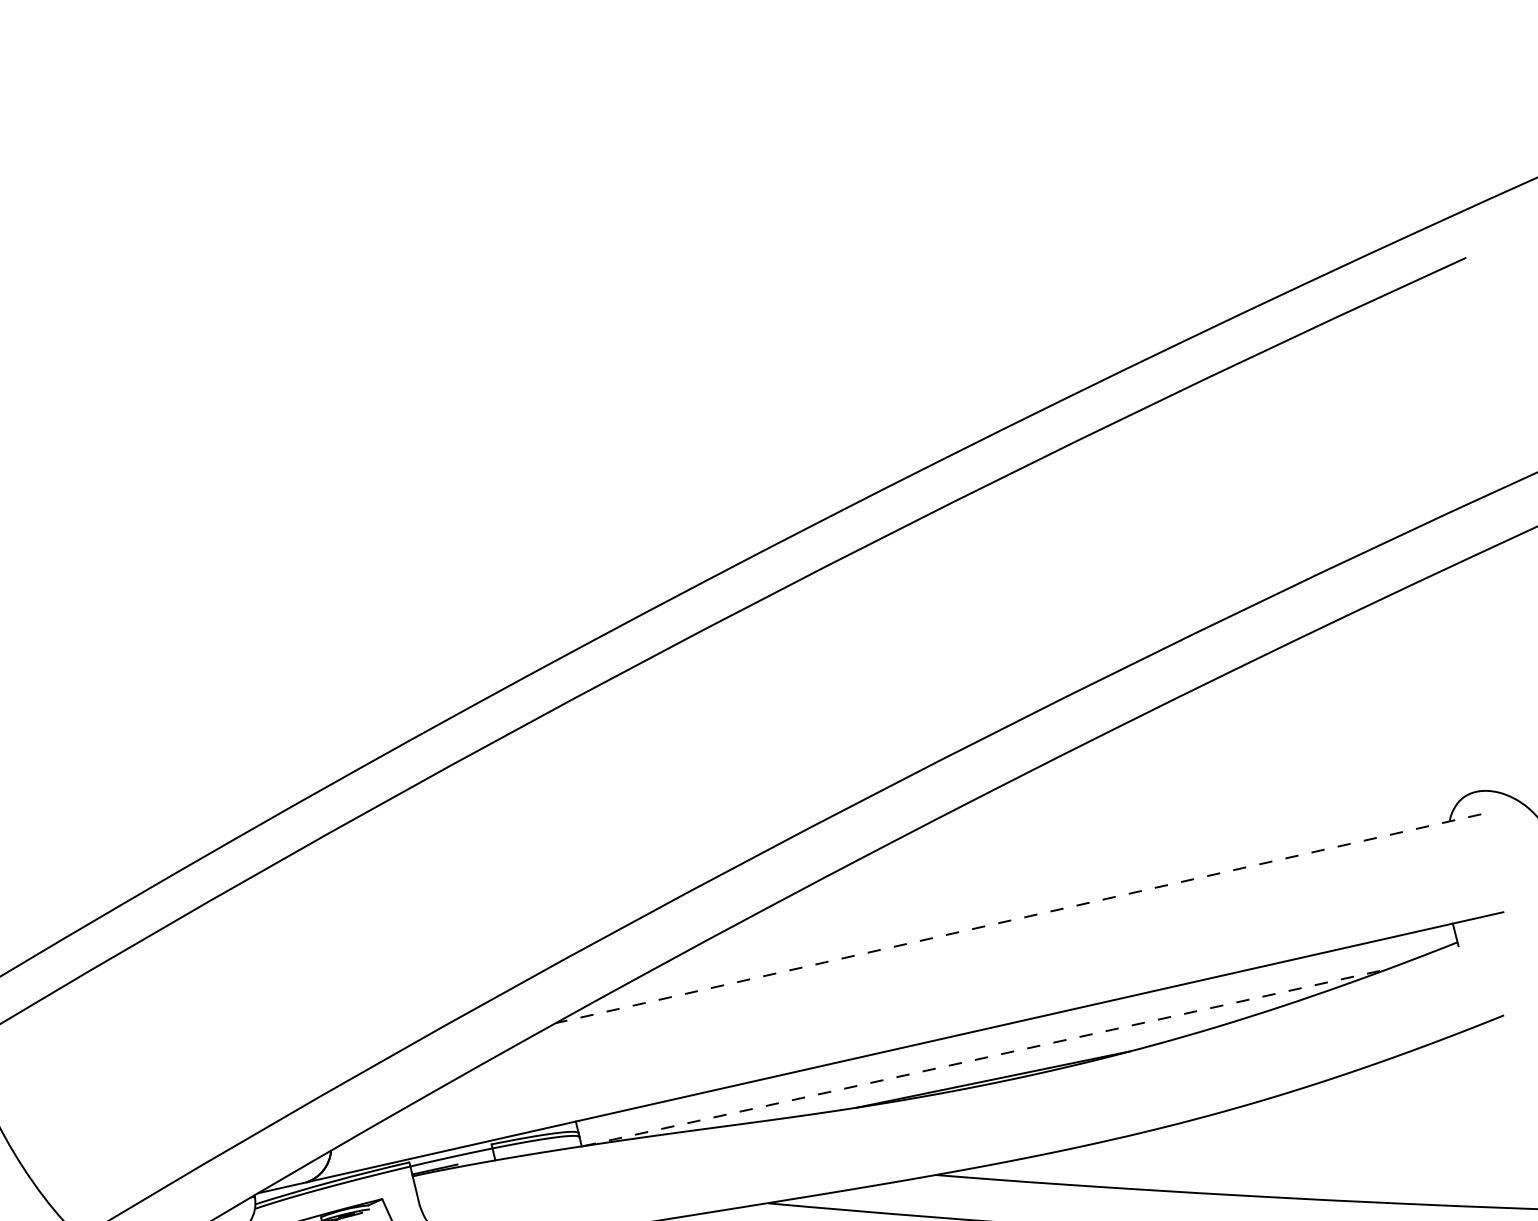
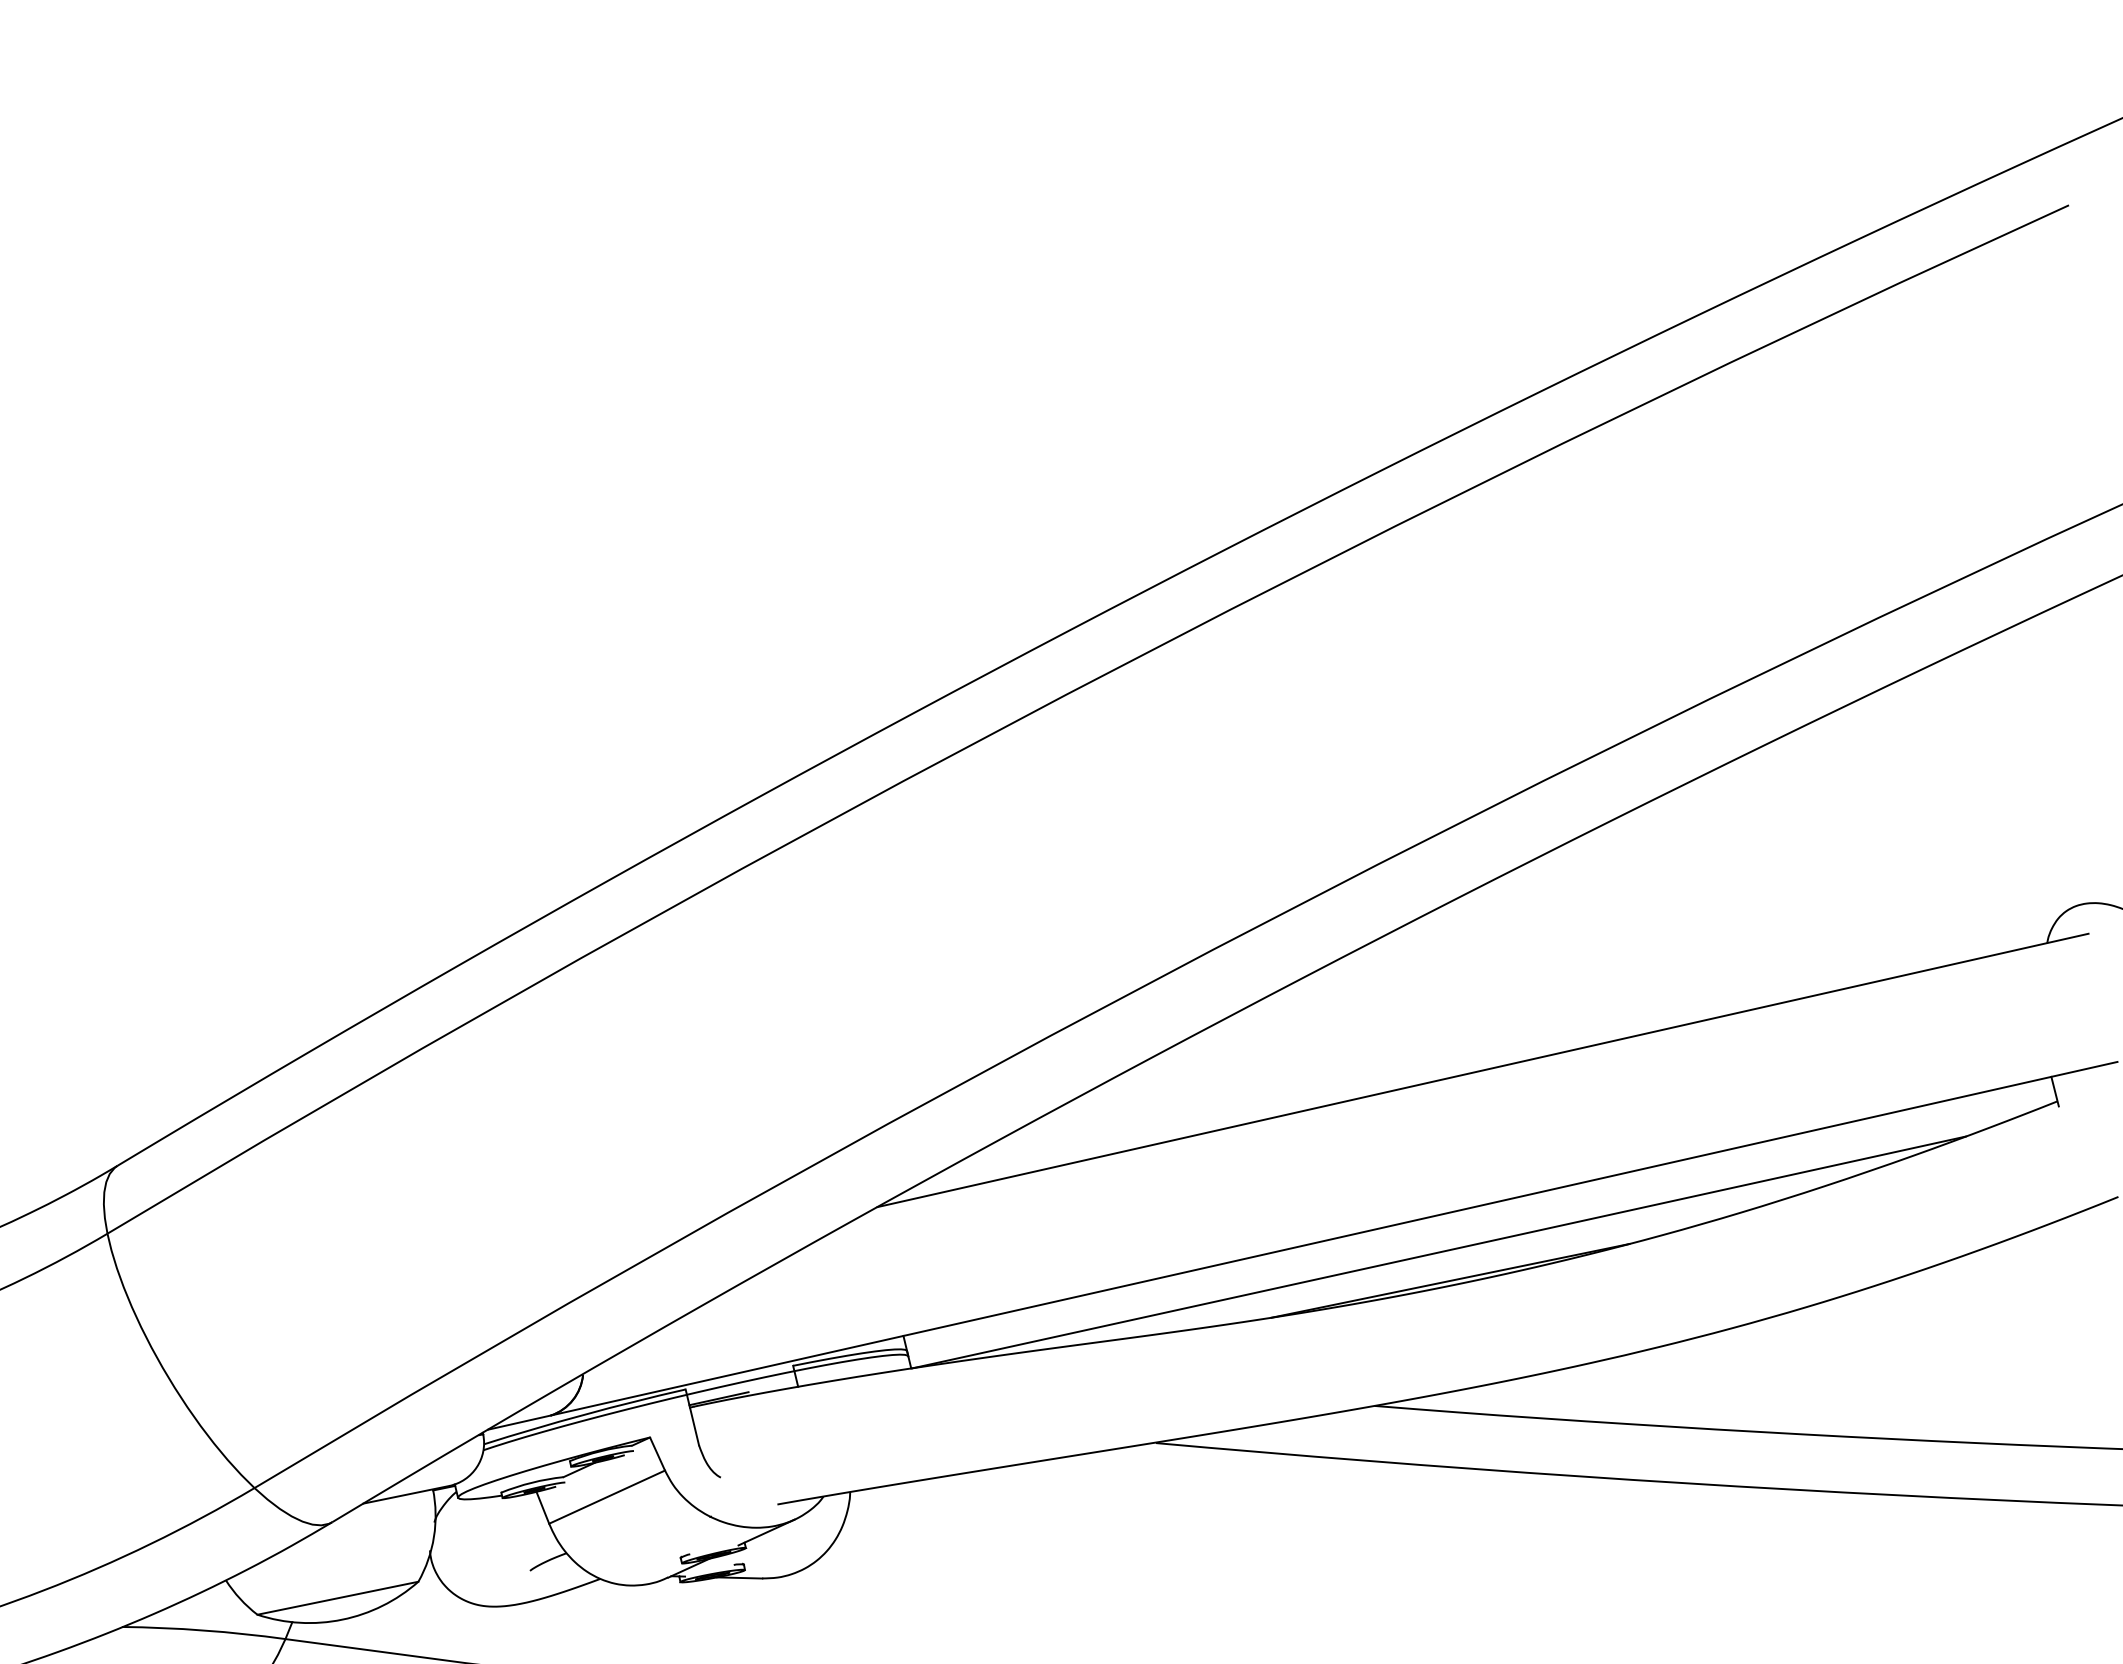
line: (1018, 918) -> (1483, 1070), dashed -> solid
line: (985, 1057) -> (1439, 1252), dashed -> solid

